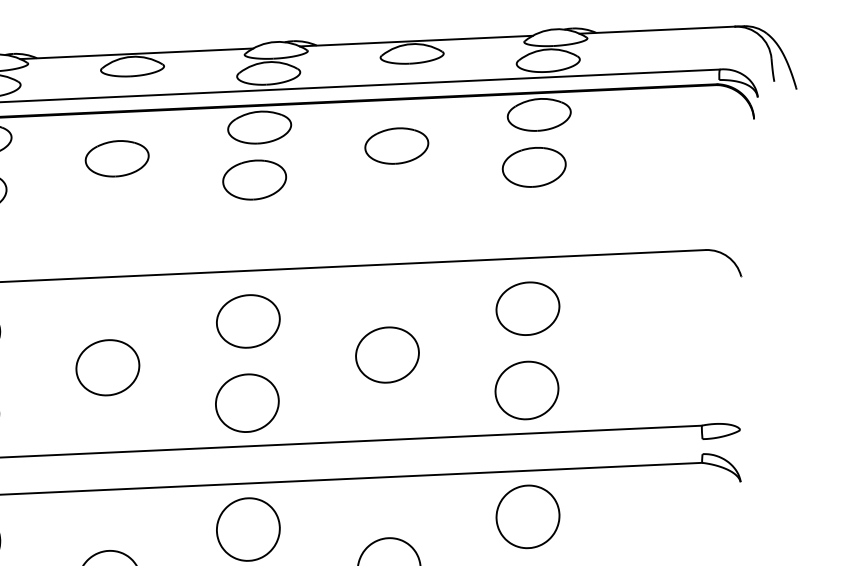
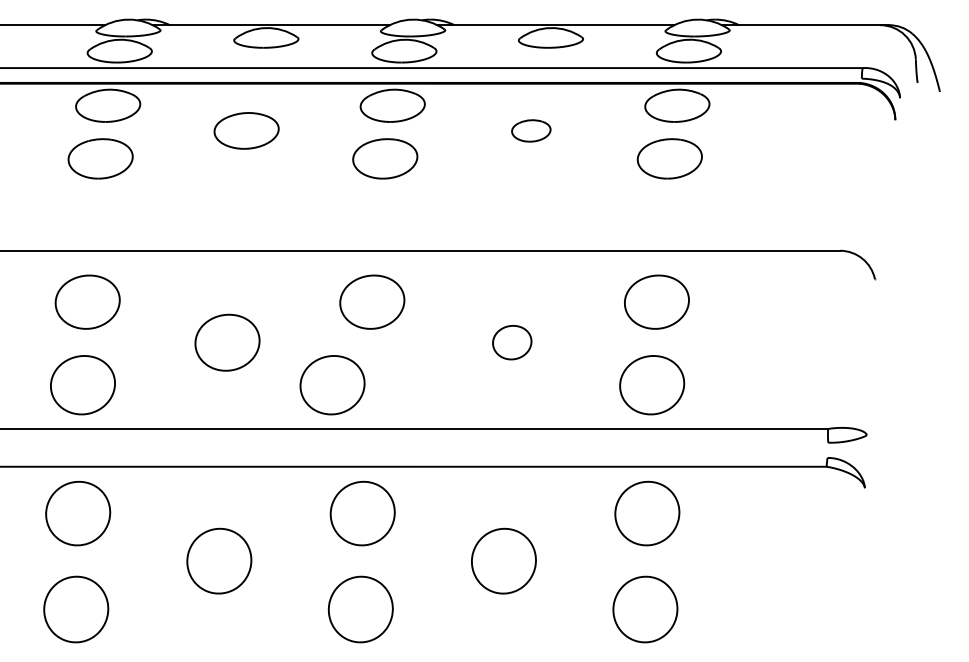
part: (397, 145) -> (531, 130), size x0.6
part: (387, 354) -> (512, 342), size x0.6
part: (247, 403) -> (332, 385), moved

